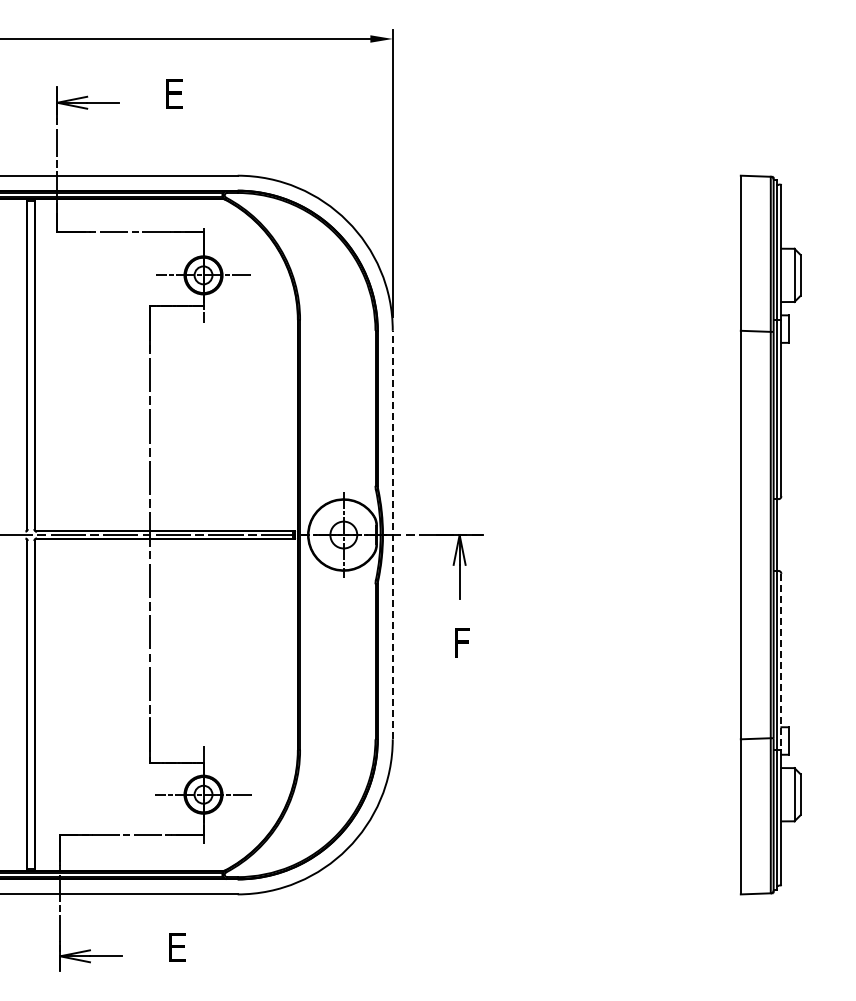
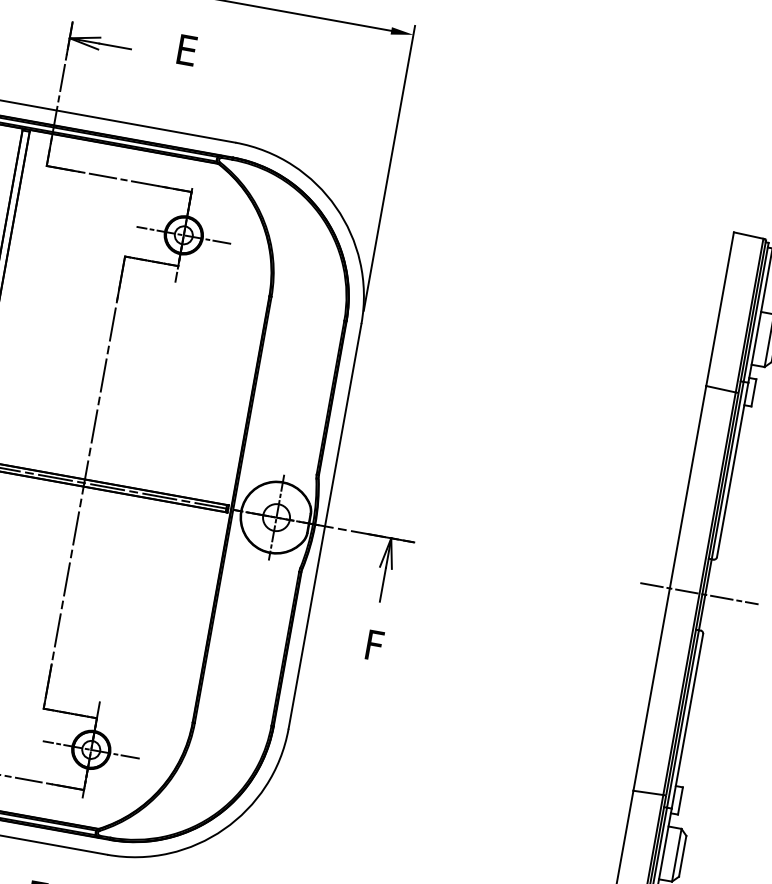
line: (392, 534) -> (324, 525), dashed -> solid
line: (770, 535) -> (699, 594), added
line: (781, 662) -> (687, 721), dashed -> solid

